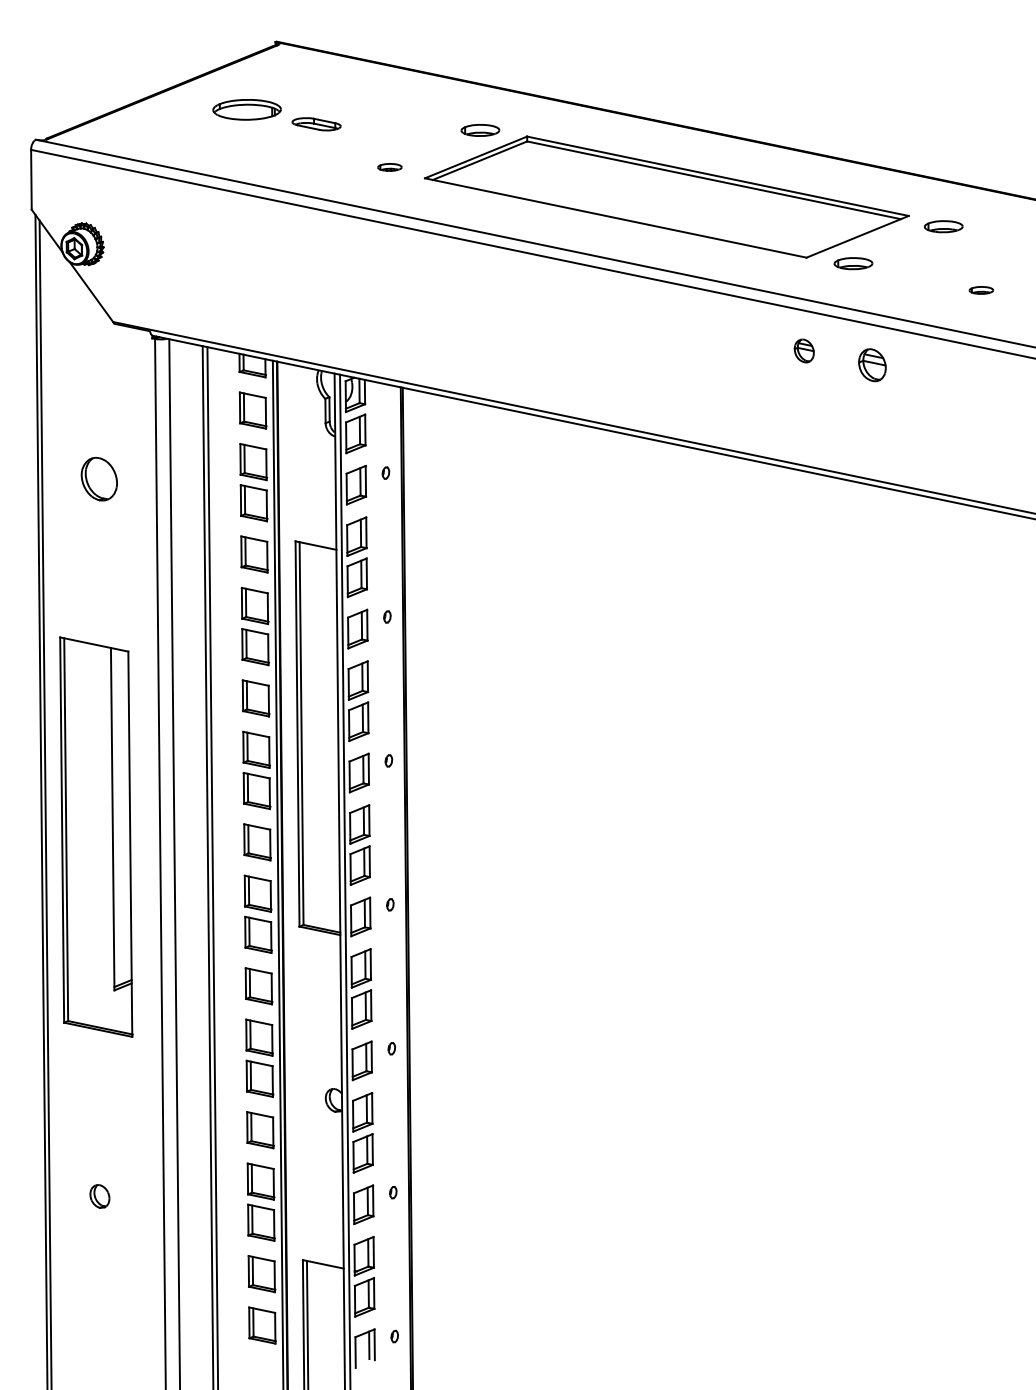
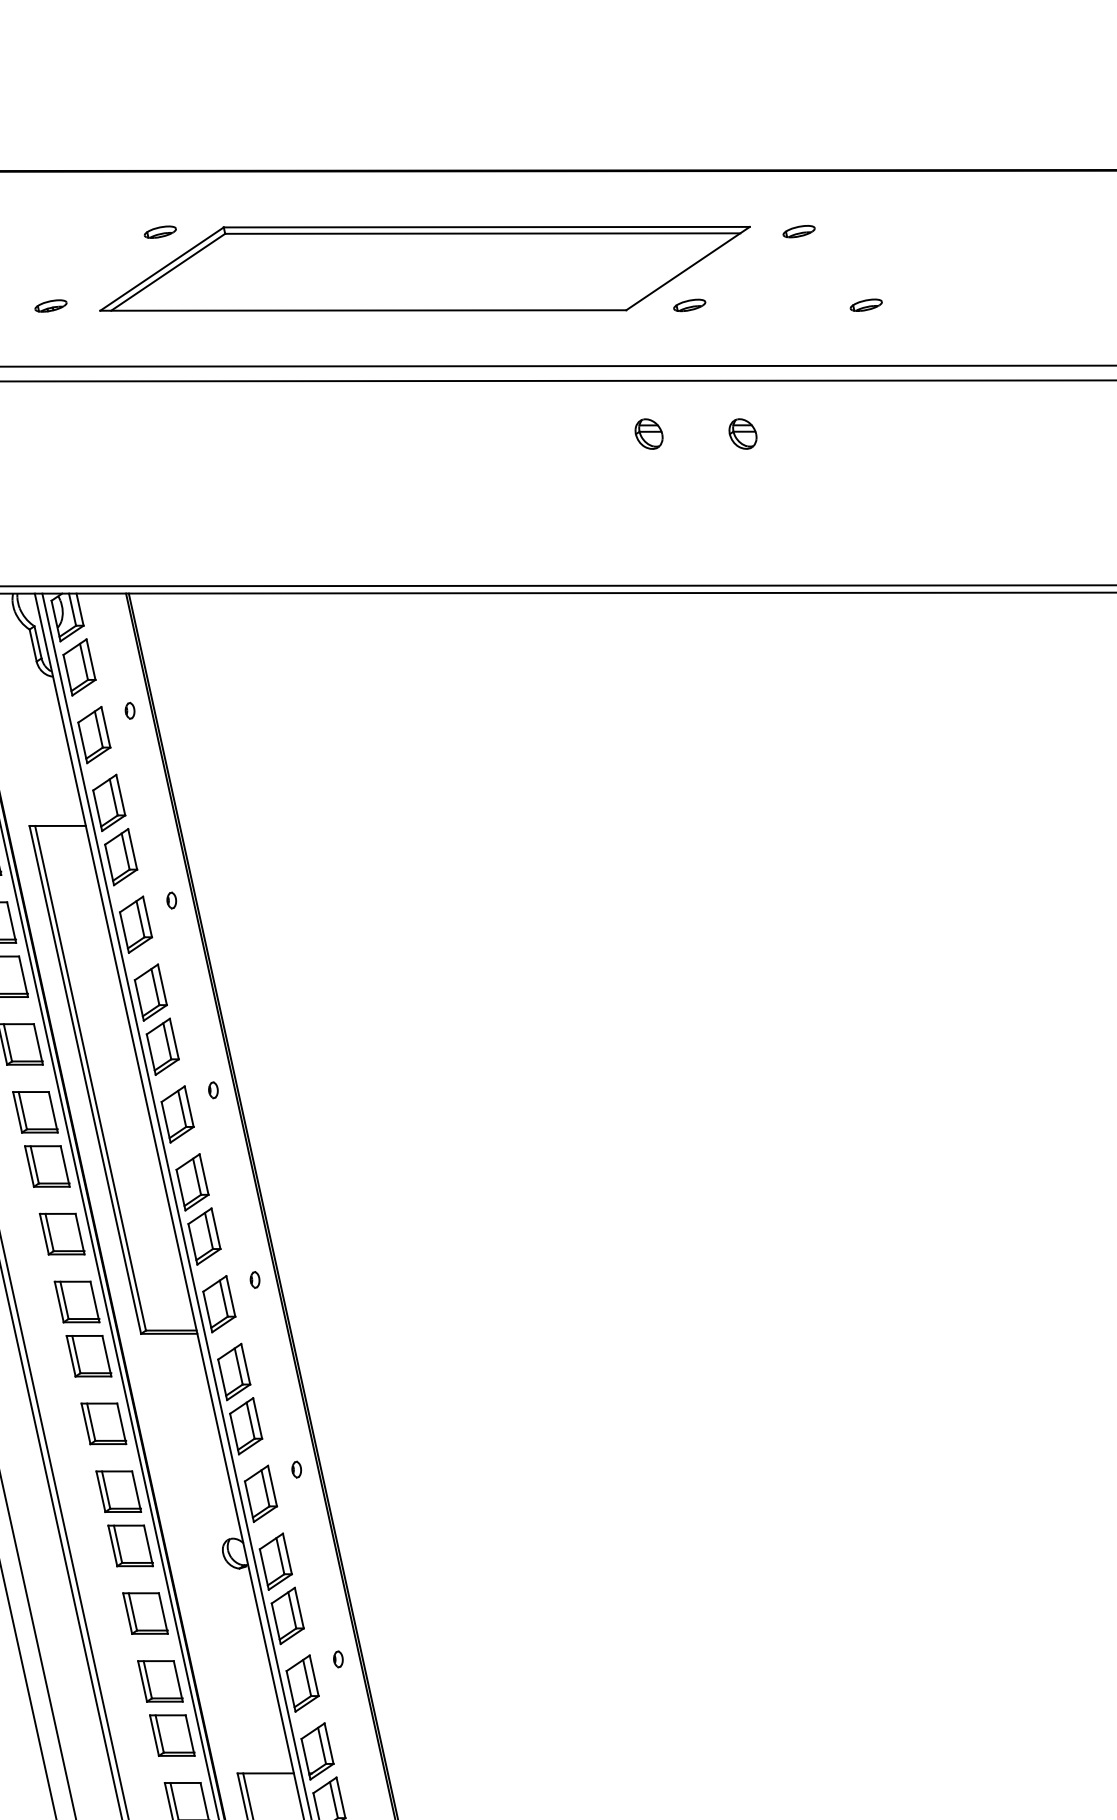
part: (480, 130) -> (160, 232), size x0.62
part: (943, 226) -> (798, 231), size x0.62
part: (852, 263) -> (688, 305), size x0.62
part: (872, 364) -> (742, 433), size x0.71

